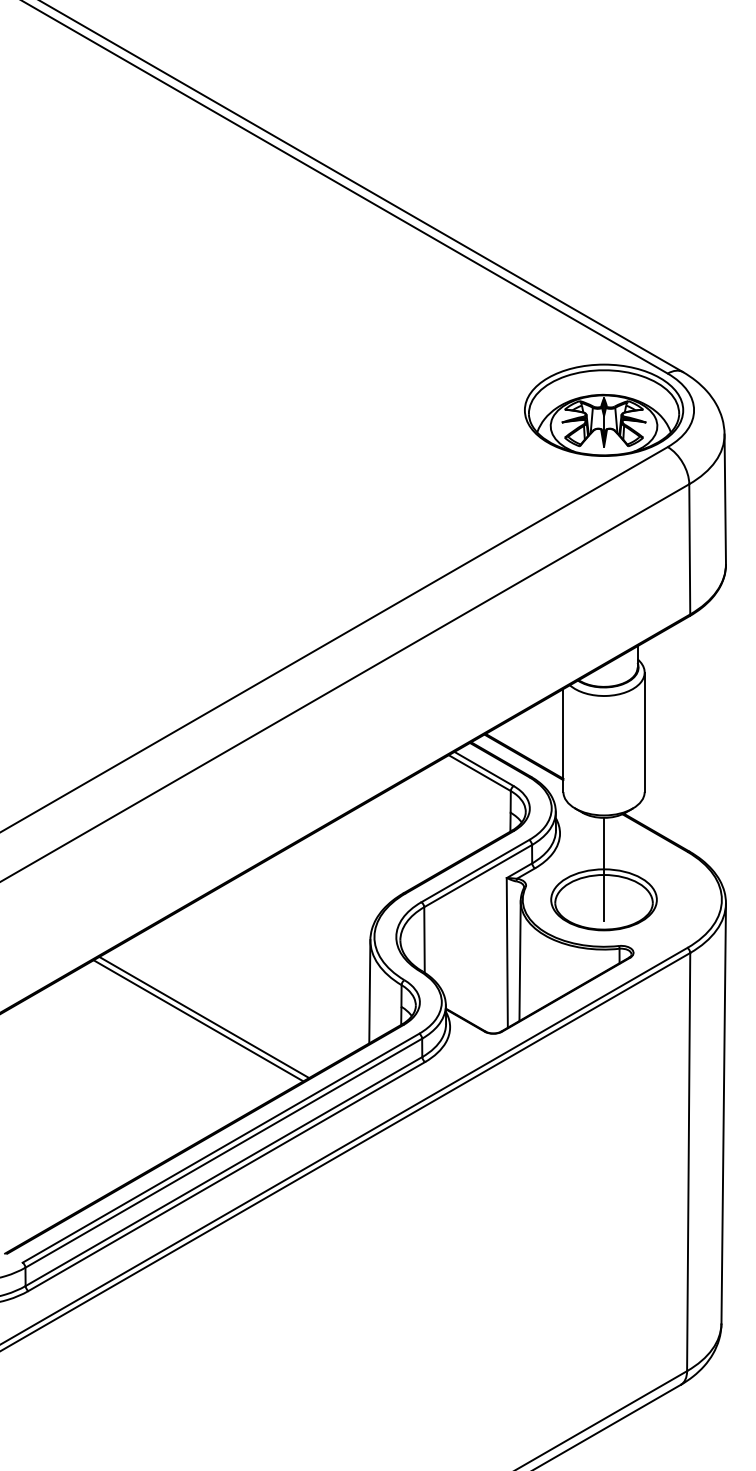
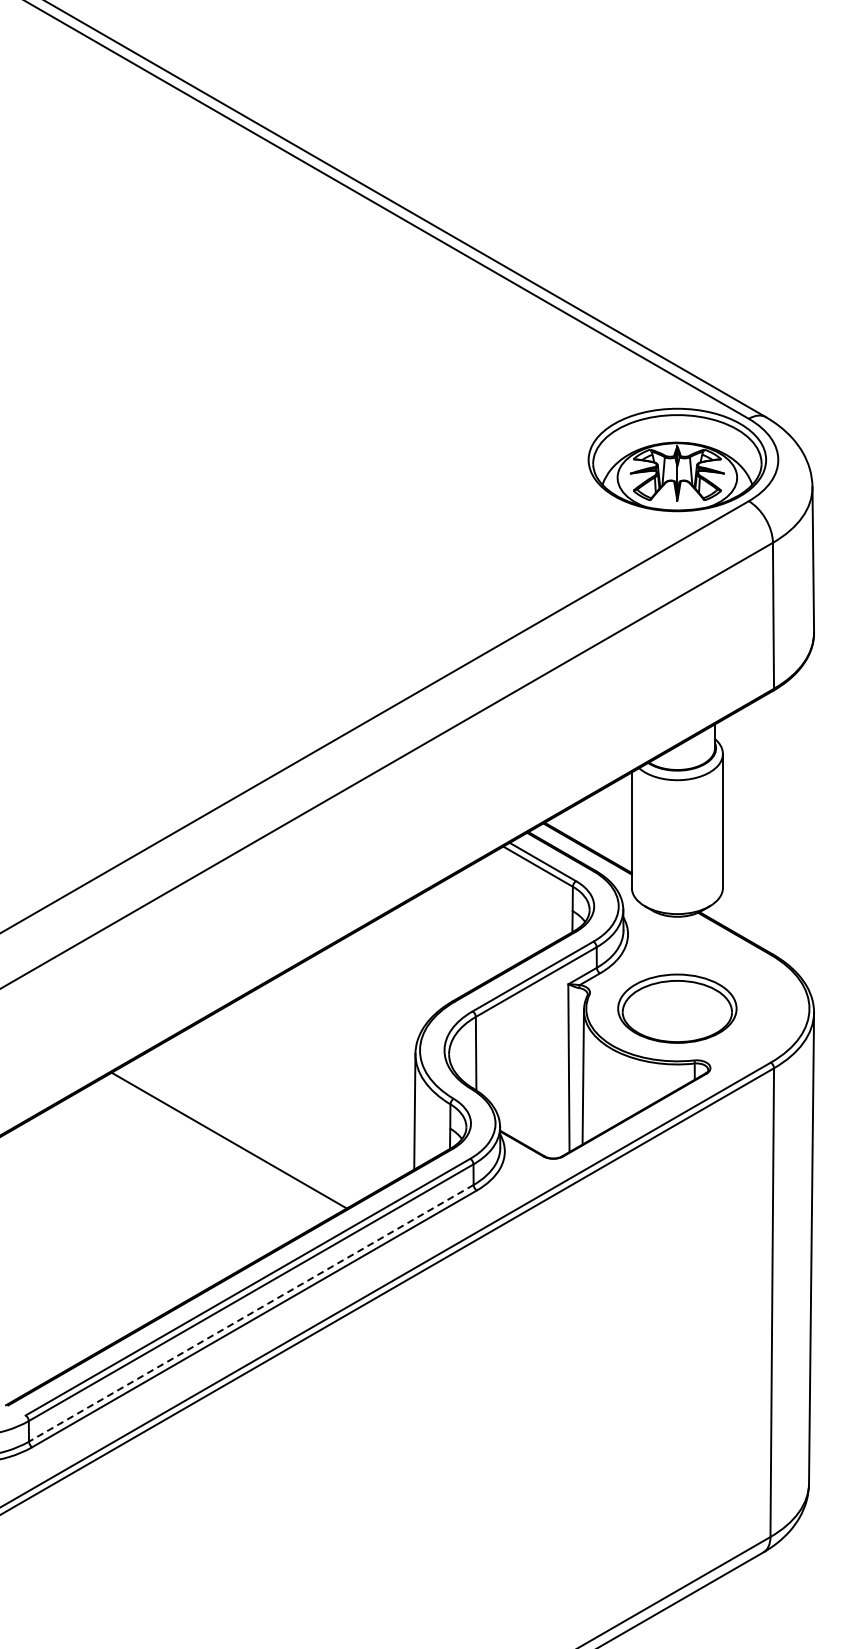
line: (604, 869) -> (677, 974), removed
line: (198, 1020) -> (222, 1144), removed
line: (224, 1171) -> (251, 1313), solid -> dashed

